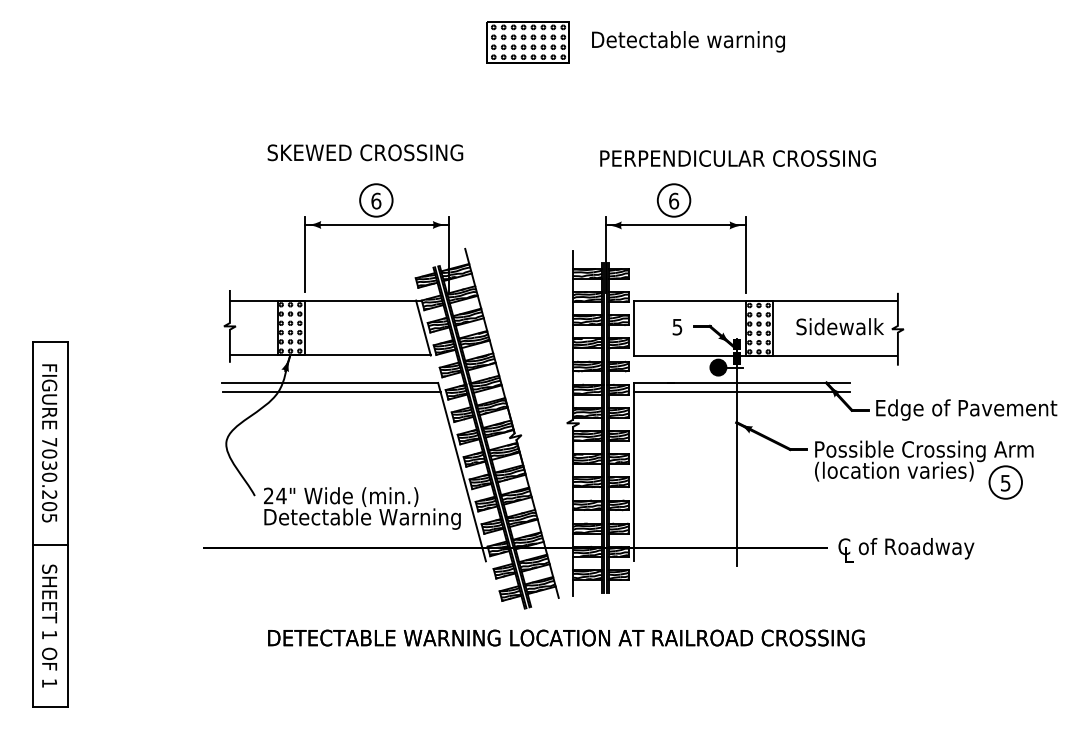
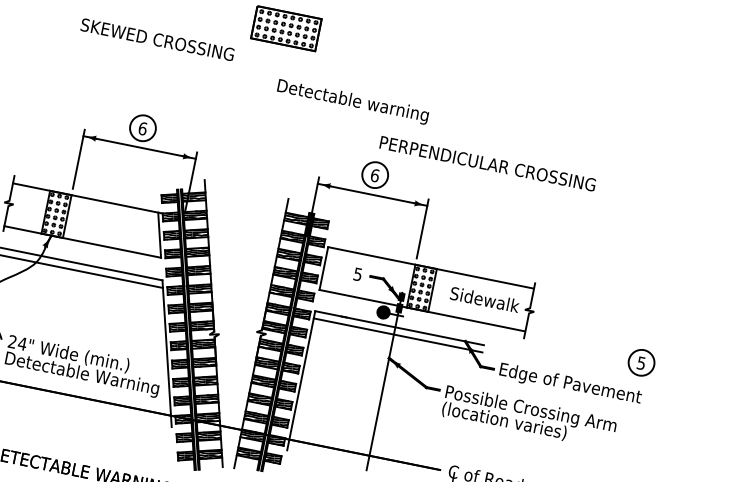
text: (688, 41) -> (353, 101), moved
text: (365, 152) -> (157, 39), moved
text: (737, 158) -> (487, 163), moved
part: (1005, 482) -> (641, 362), moved

